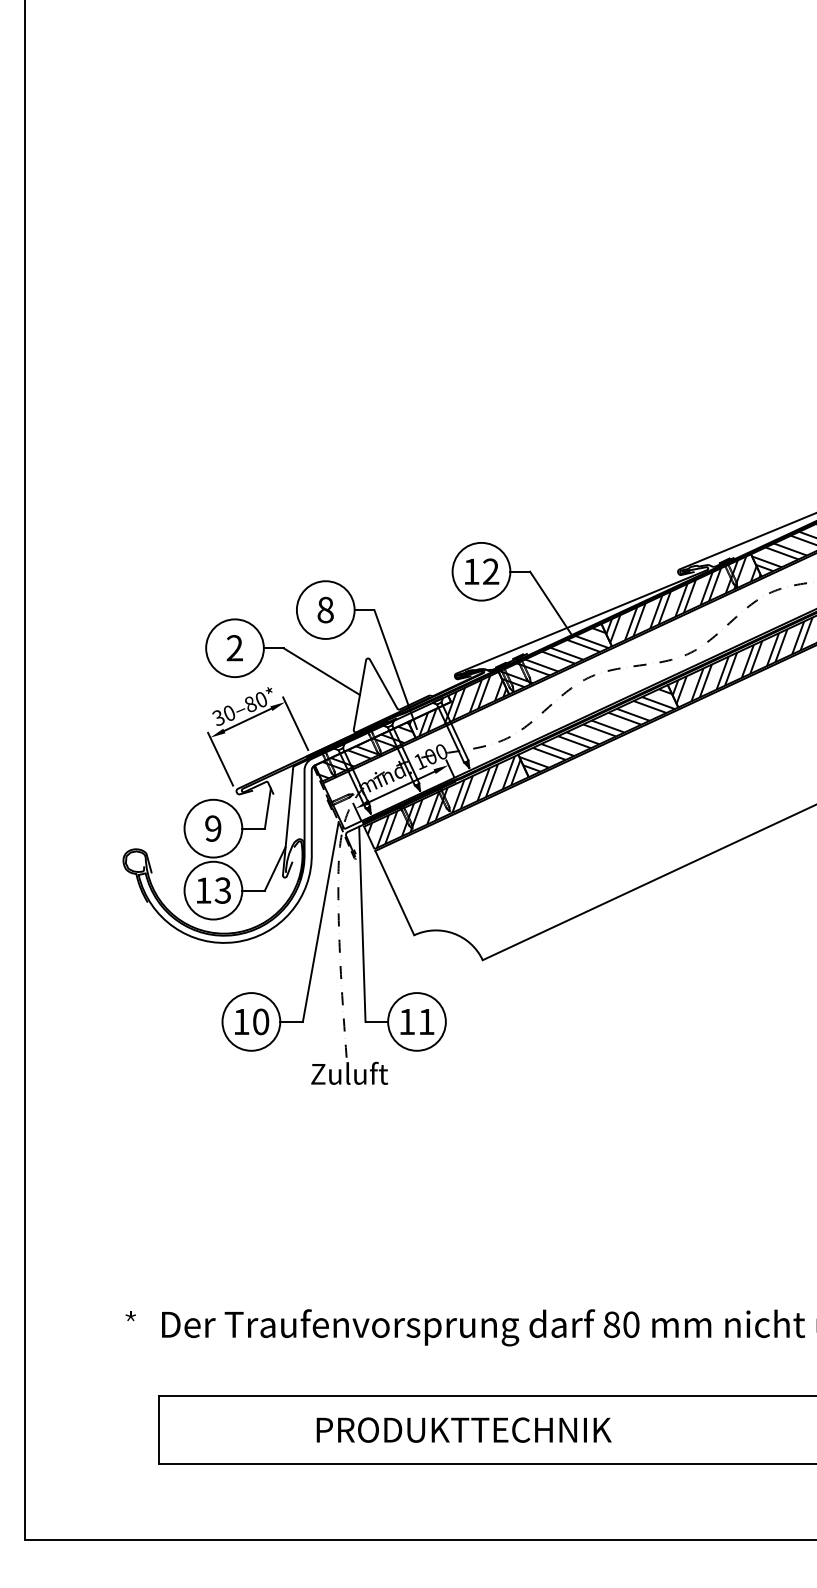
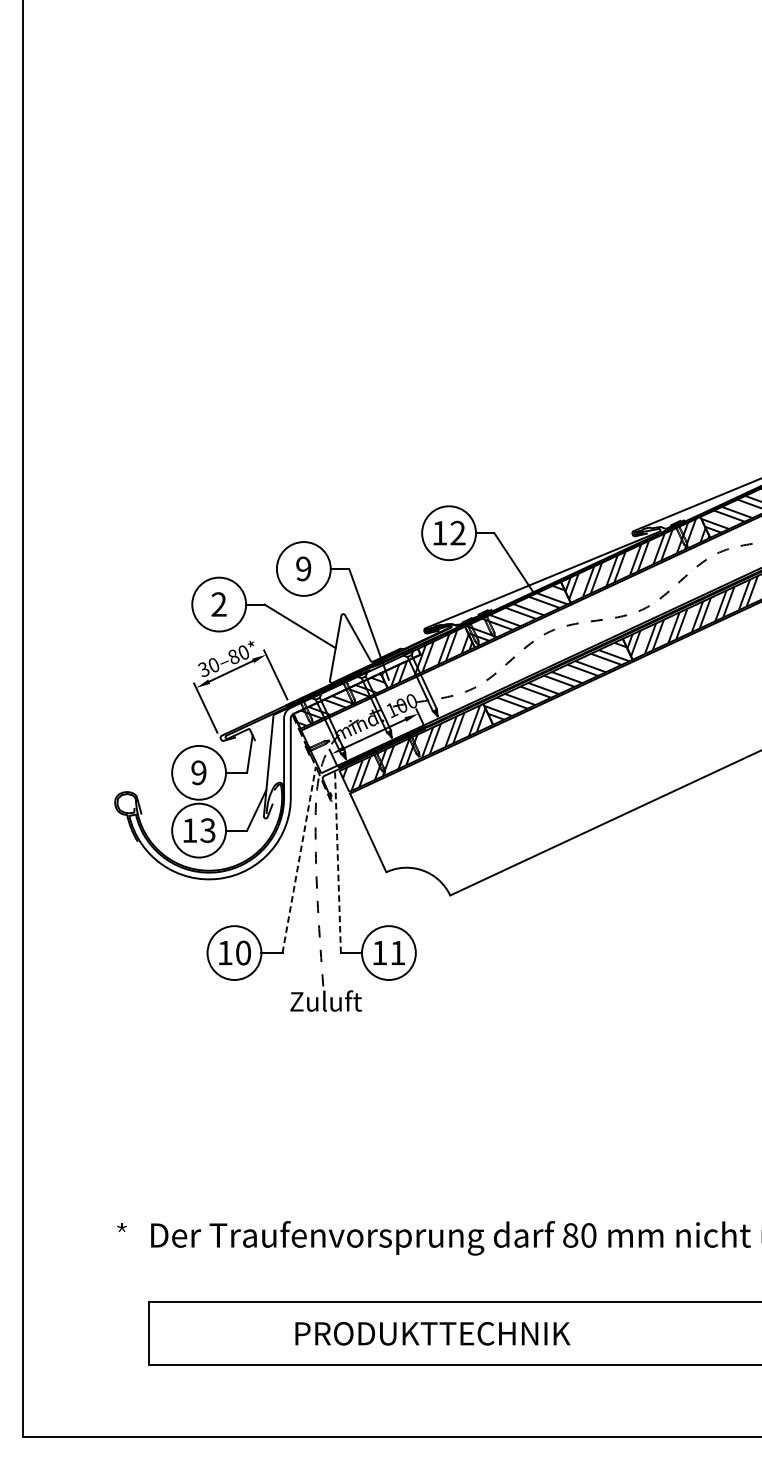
text: (325, 609) -> (303, 568), 8 -> 9
line: (320, 922) -> (298, 860), solid -> dashed
line: (362, 924) -> (338, 862), solid -> dashed

